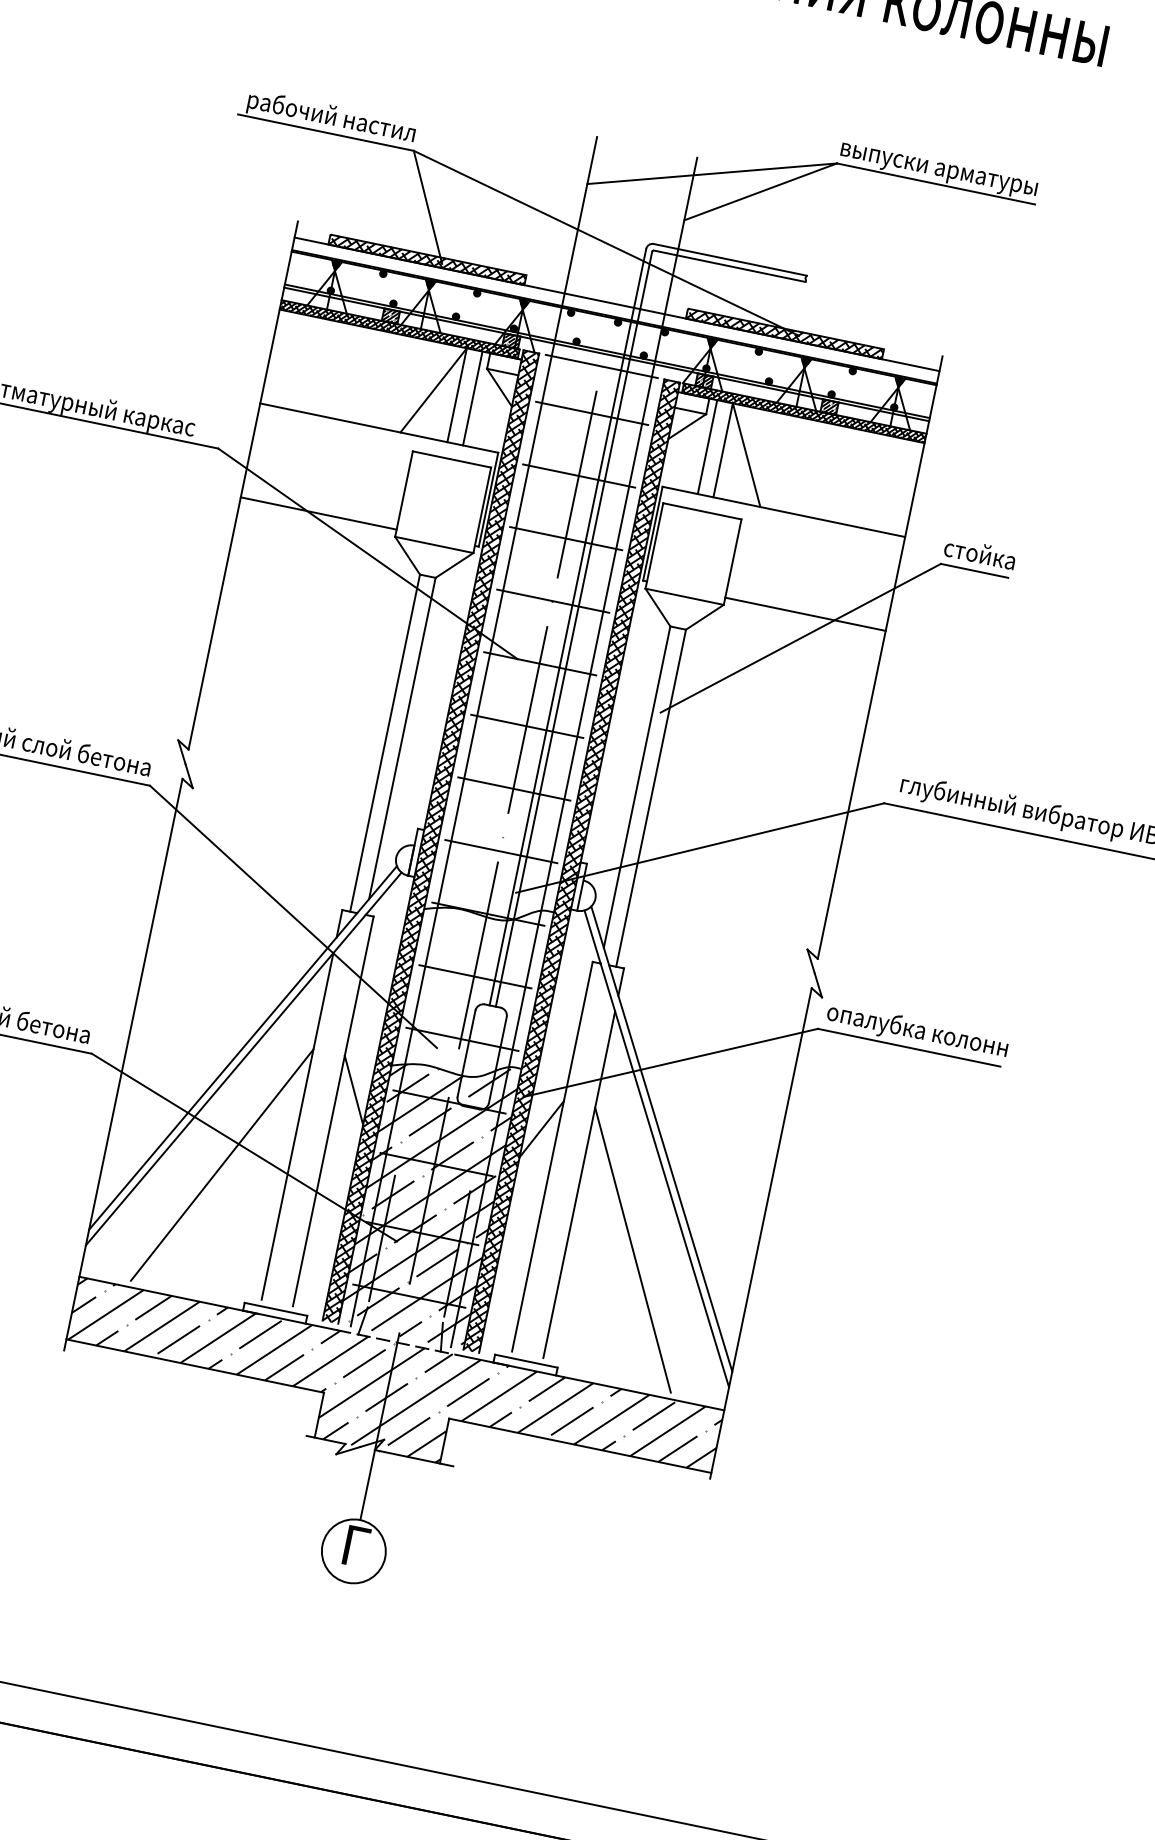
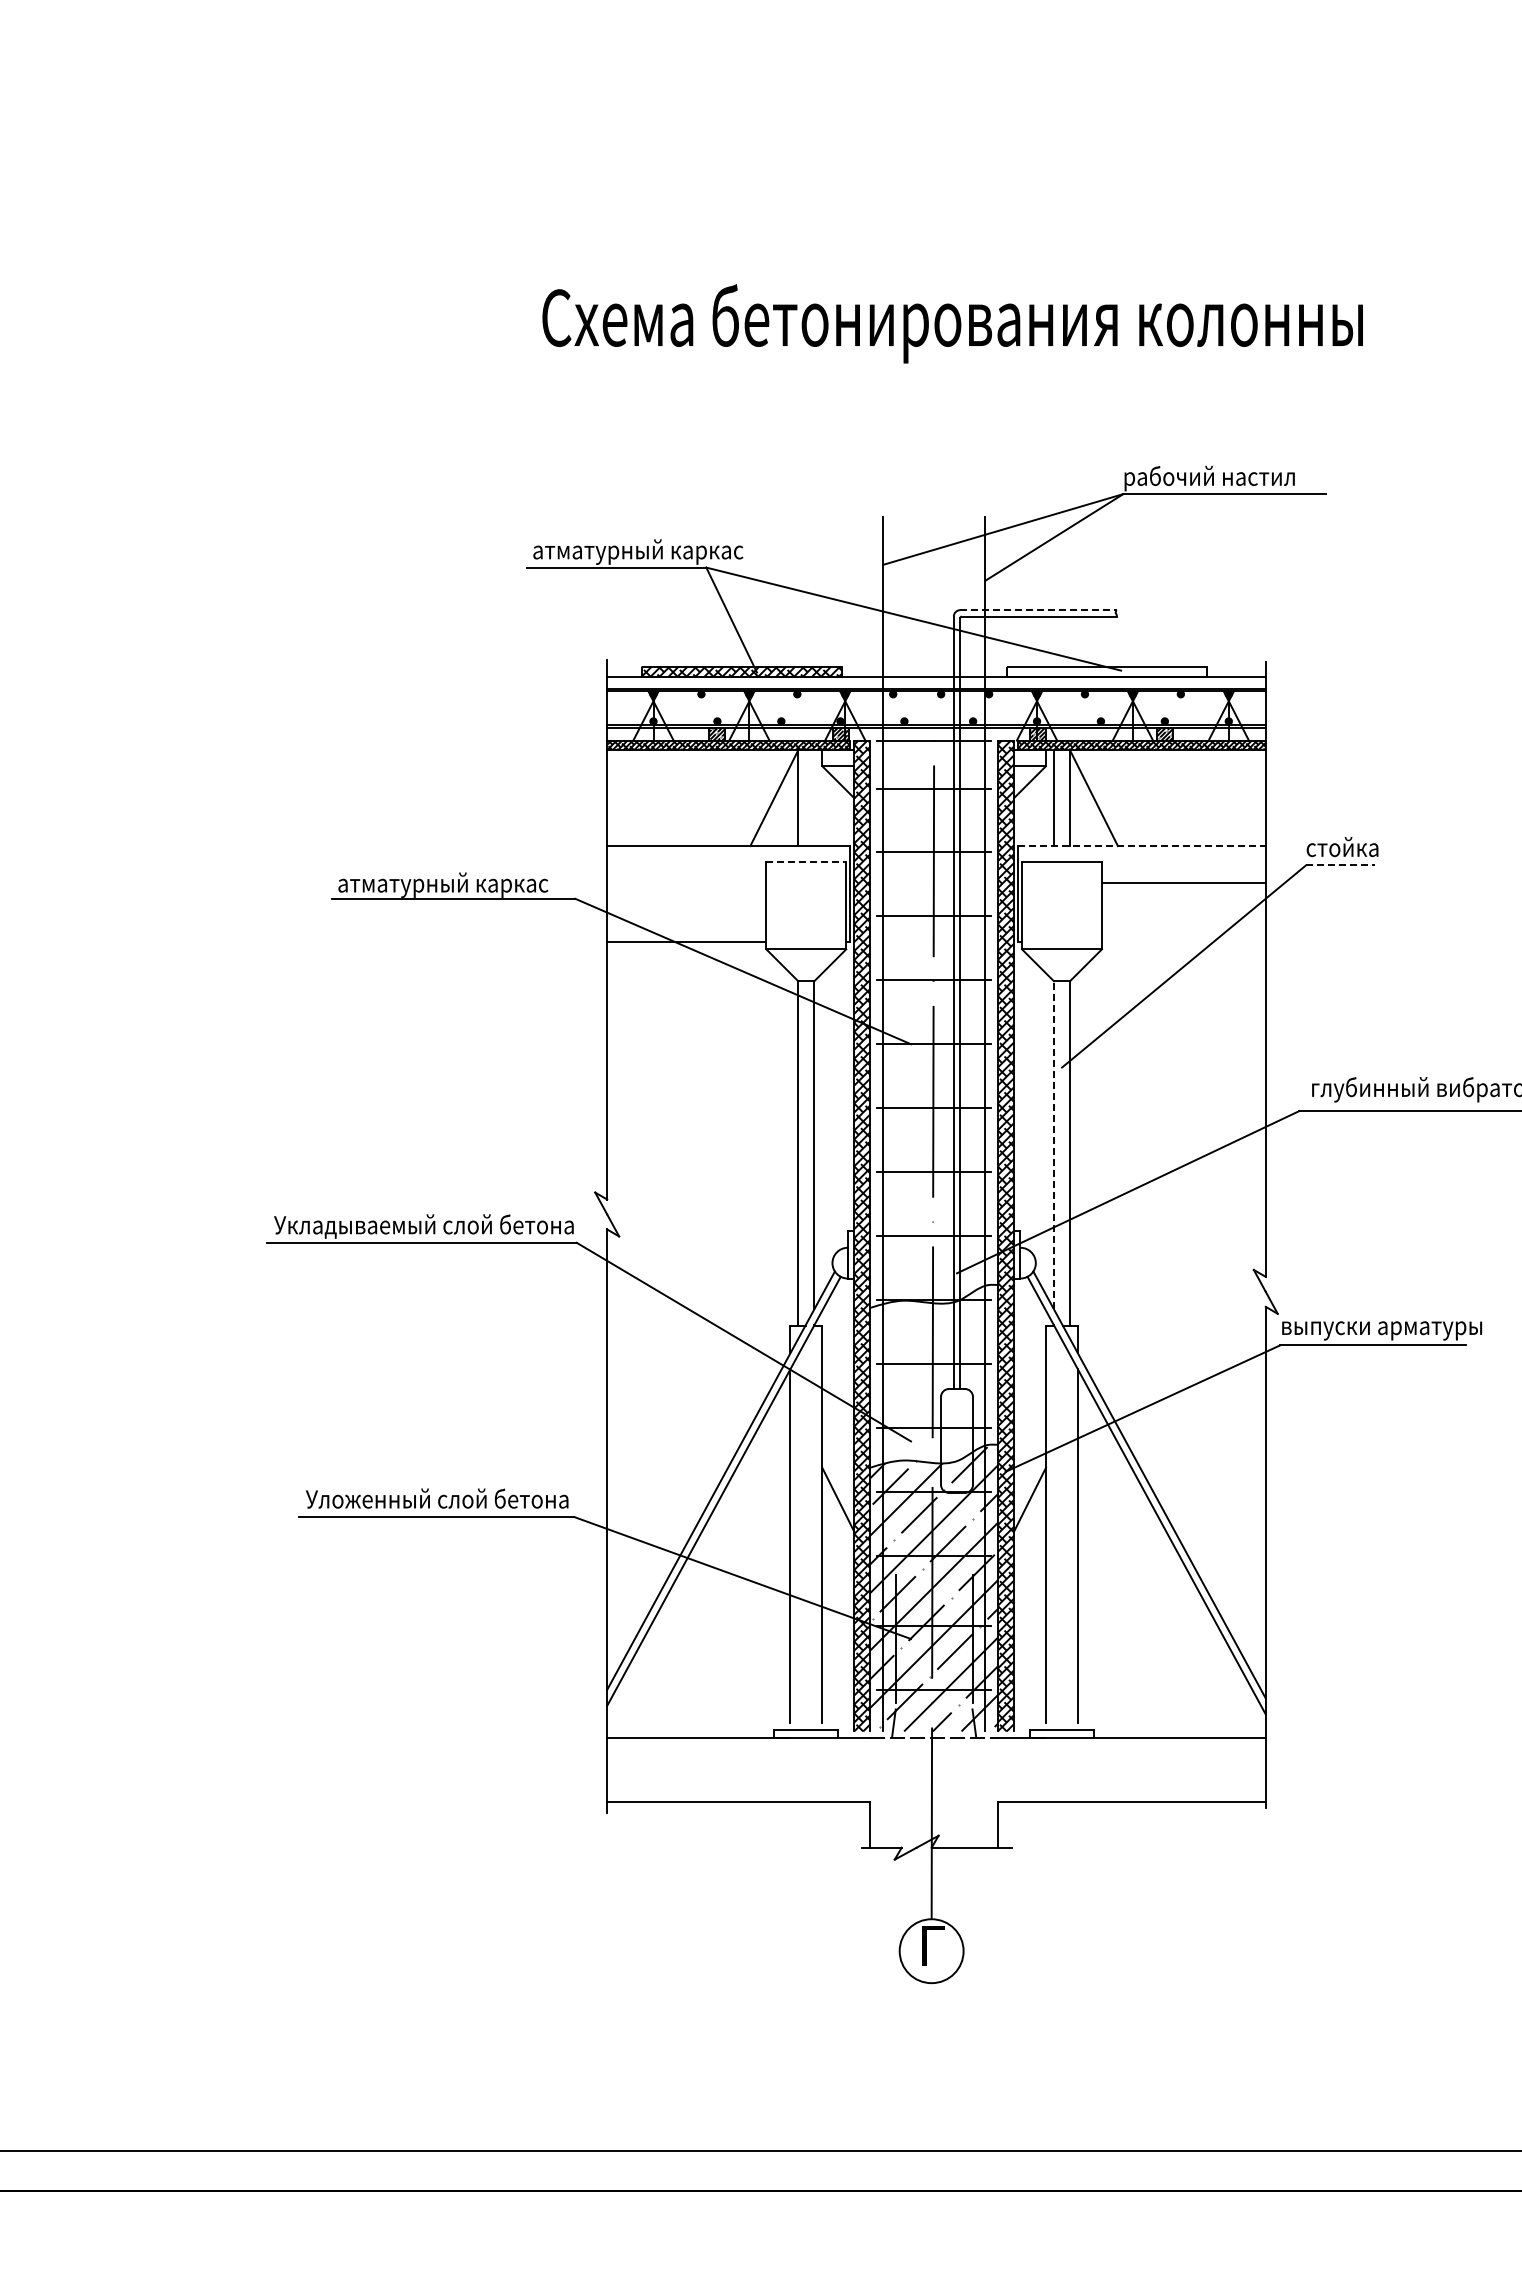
text: (350, 121) -> (638, 551), рабочий настил -> атматурный каркас
text: (939, 168) -> (1224, 478), выпуски арматуры -> рабочий настил
line: (730, 260) -> (1038, 610), solid -> dashed
hatch: (784, 333) -> (1106, 671), removed
line: (472, 398) -> (814, 798), removed
line: (452, 459) -> (806, 862), solid -> dashed
line: (783, 512) -> (1141, 846), solid -> dashed
line: (975, 571) -> (1341, 865), solid -> dashed
line: (805, 613) -> (1183, 882), moved
line: (637, 786) -> (1054, 1144), solid -> dashed
text: (921, 1032) -> (1382, 1327), опалубка колонн -> выпуски арматуры
line: (222, 1165) -> (724, 1599), removed
line: (632, 1249) -> (1143, 1599), removed
hatch: (390, 1396) -> (936, 1792), removed

